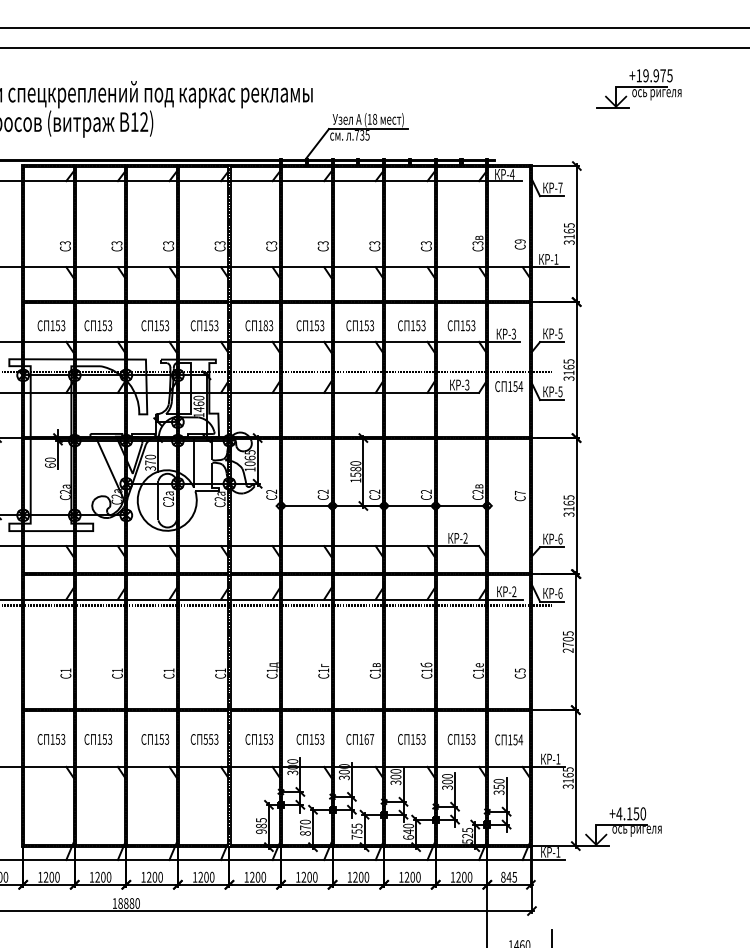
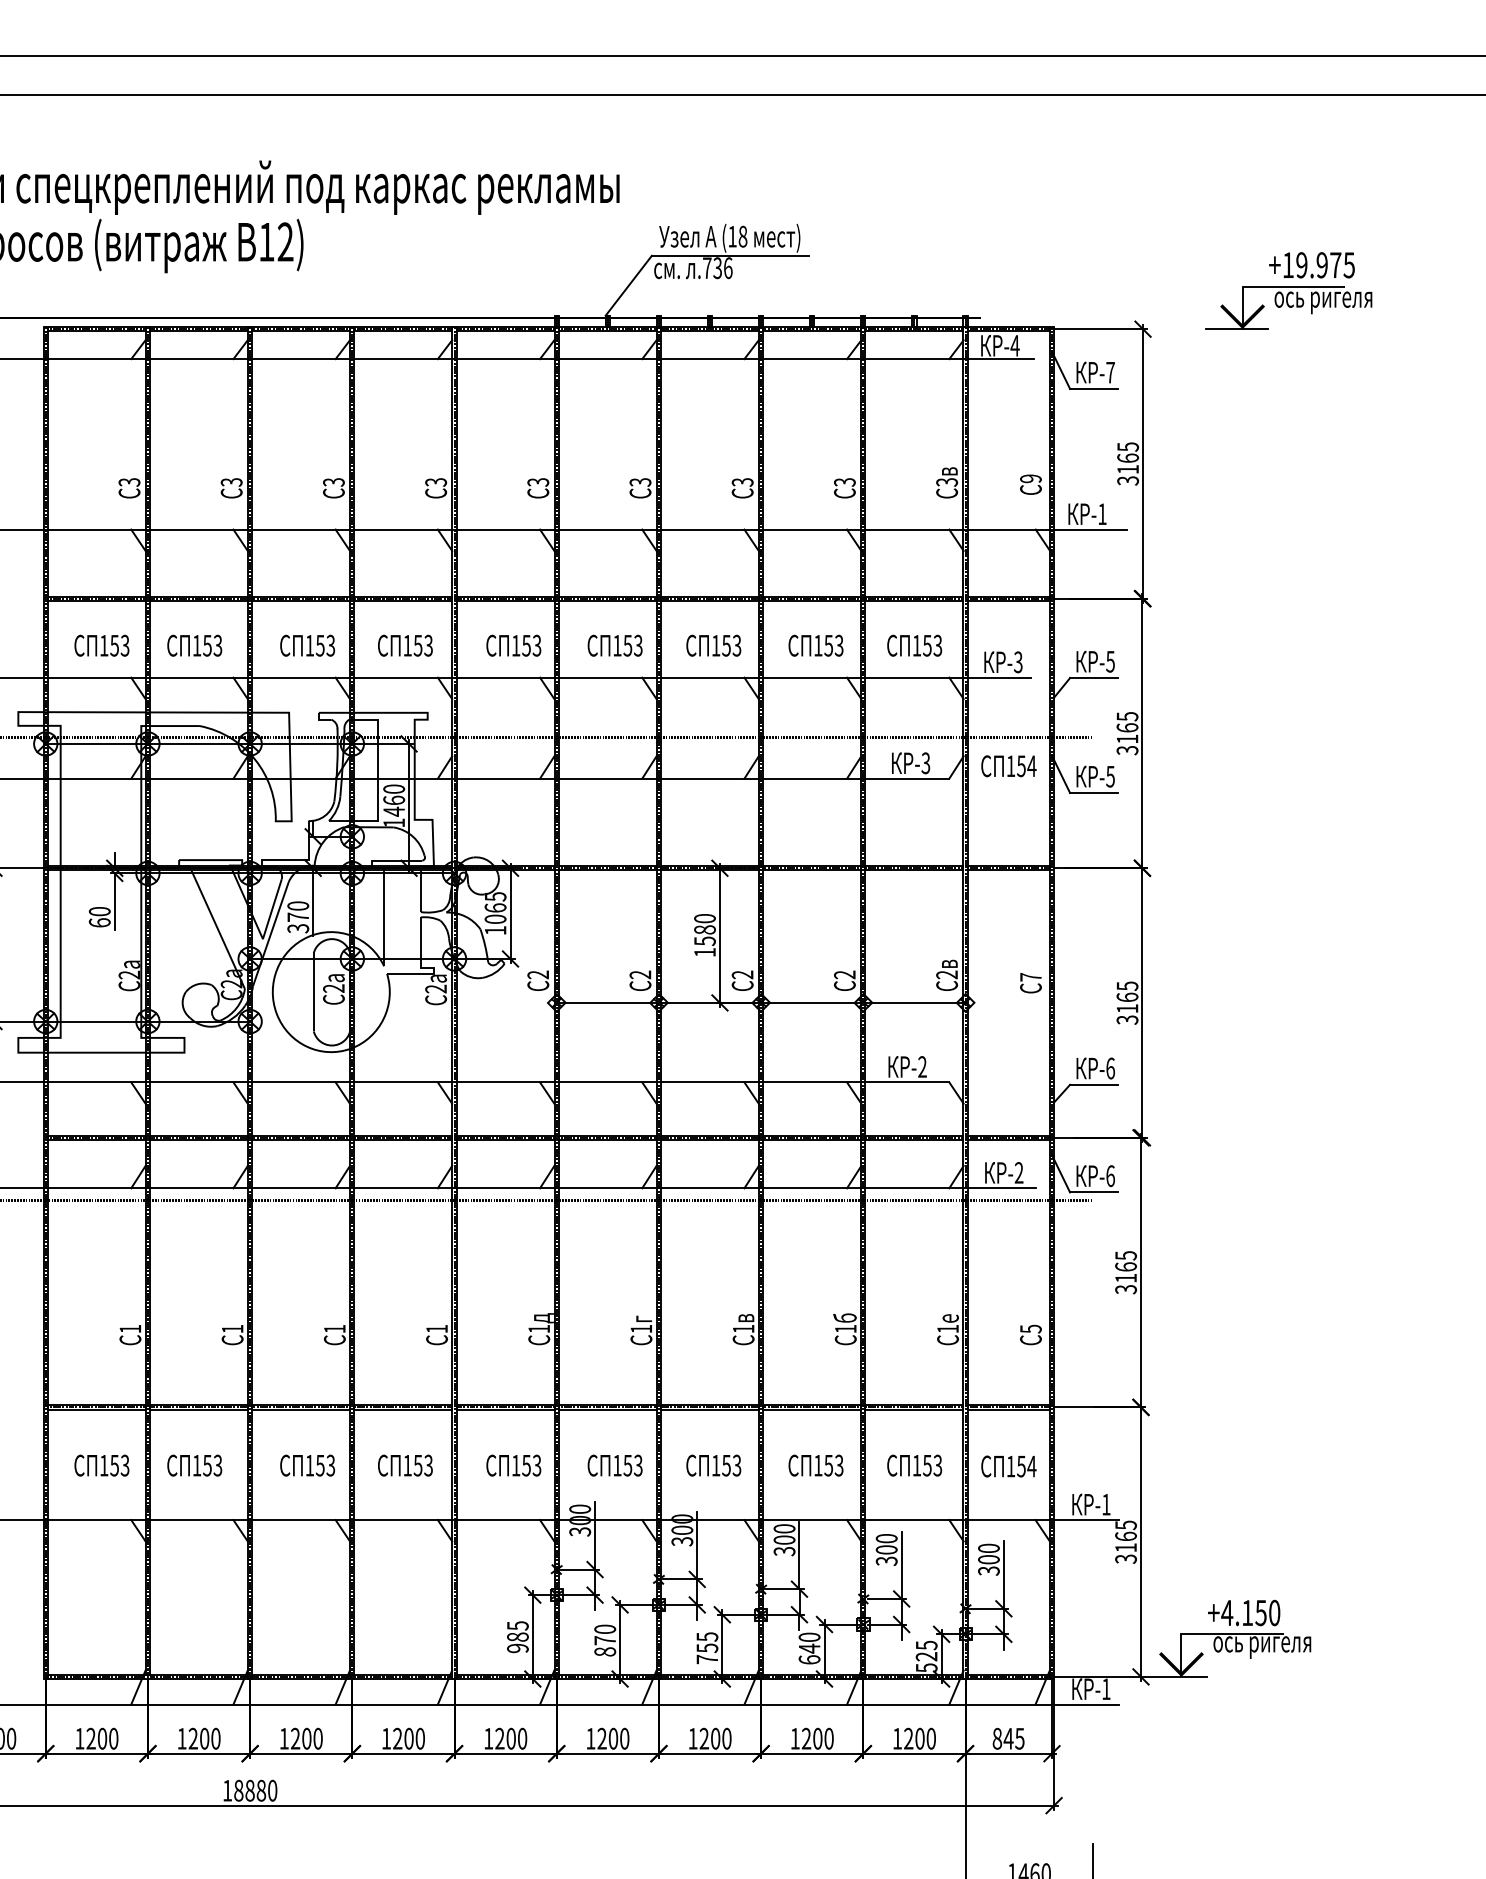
part: (638, 88) -> (1287, 290), moved
text: (367, 135) -> (728, 268), .735 -> .736
text: (265, 325) -> (525, 645), 183 -> 153
text: (567, 644) -> (1124, 1277), 2705 -> 3165
text: (205, 739) -> (407, 1465), 553 -> 153
text: (369, 739) -> (732, 1465), 167 -> 153
text: (498, 786) -> (987, 1558), 350 -> 300

